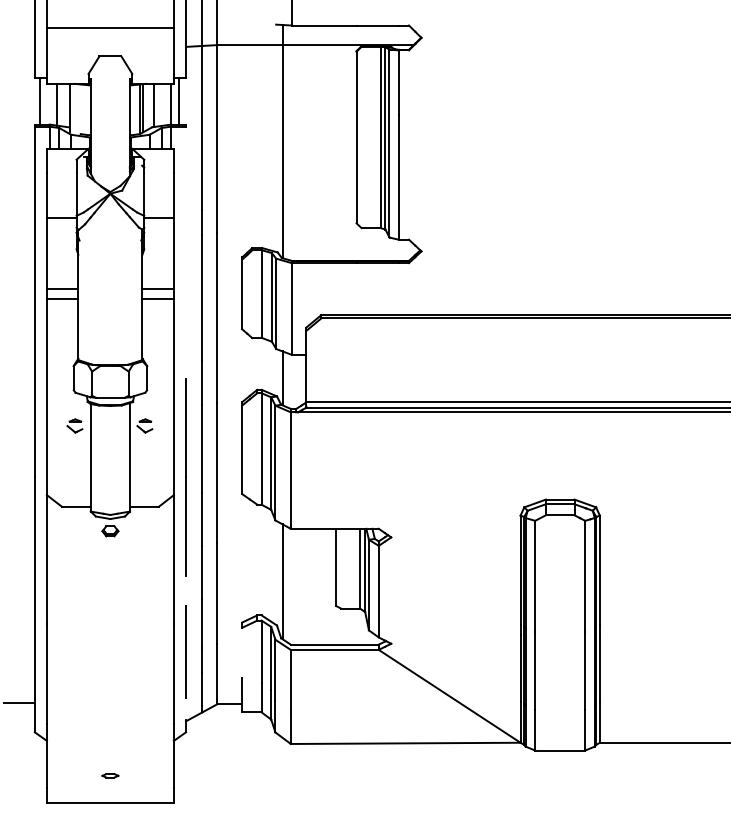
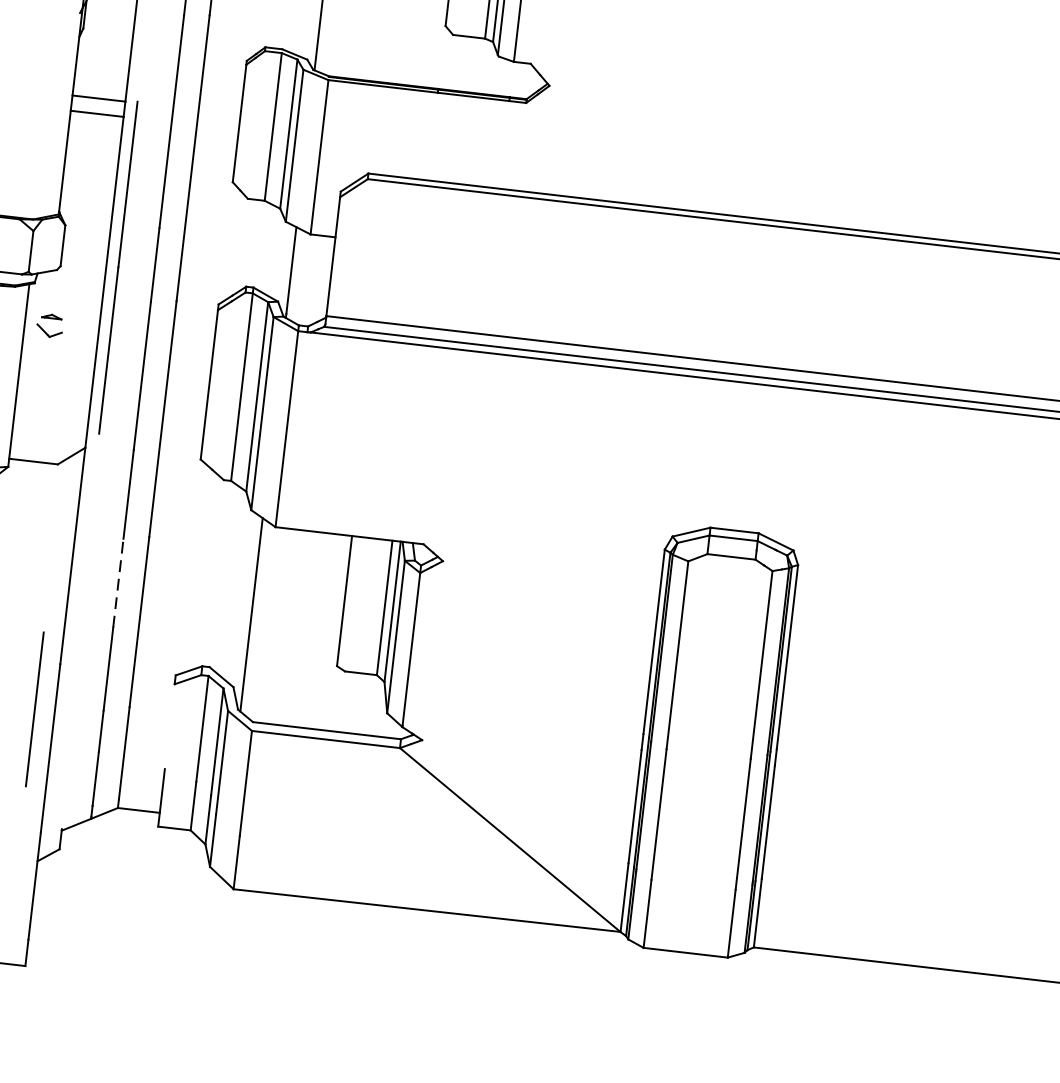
line: (185, 477) -> (117, 267), moved
line: (202, 571) -> (118, 581), solid -> dashed
line: (185, 651) -> (34, 708), moved

